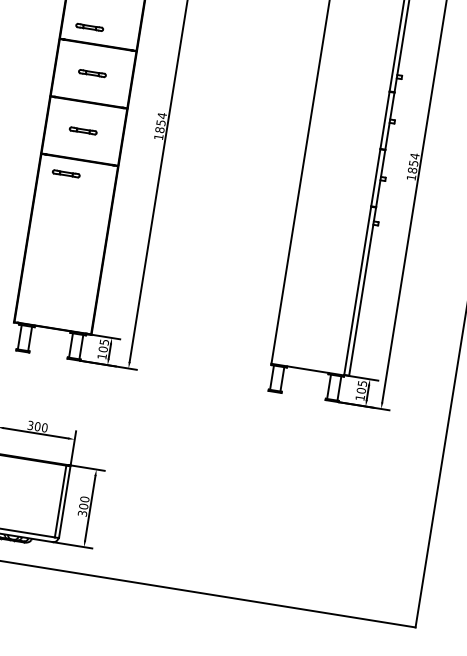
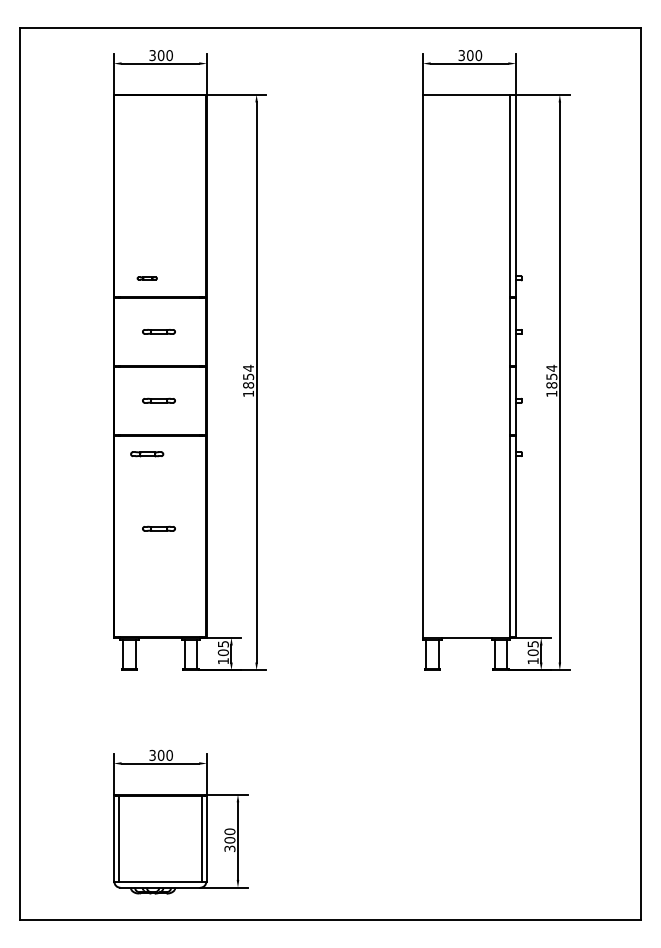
part: (89, 27) -> (147, 278), size x0.6
part: (65, 237) -> (158, 528), added

